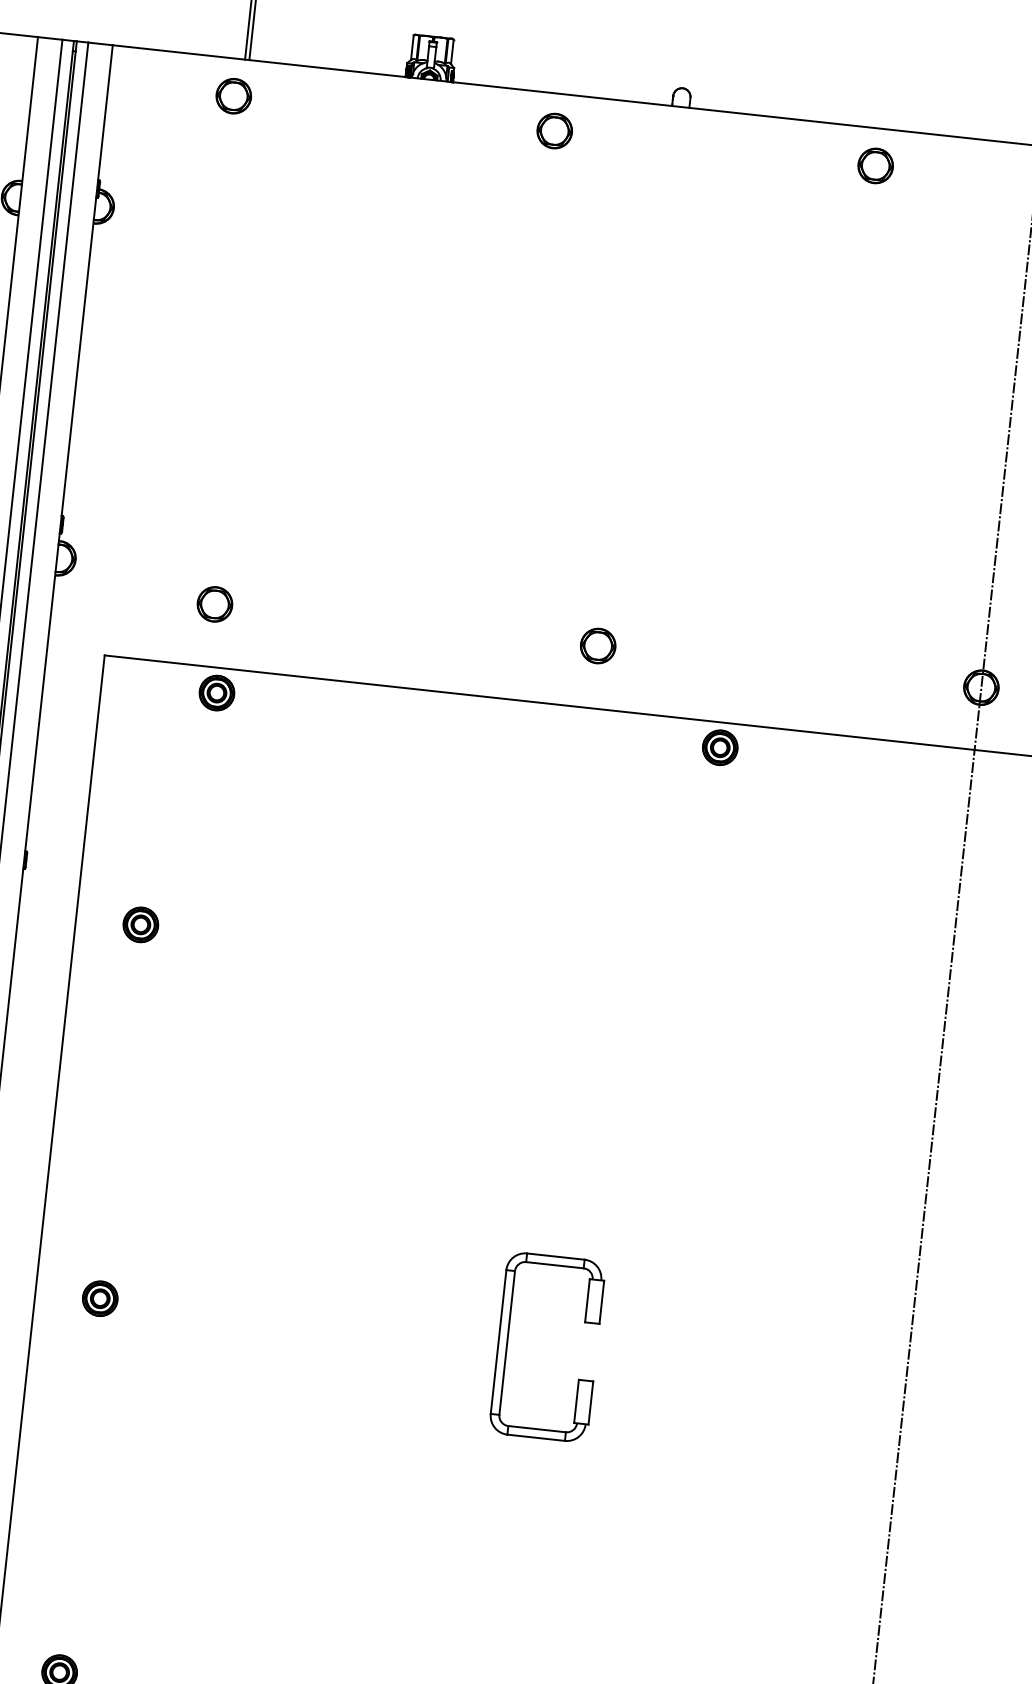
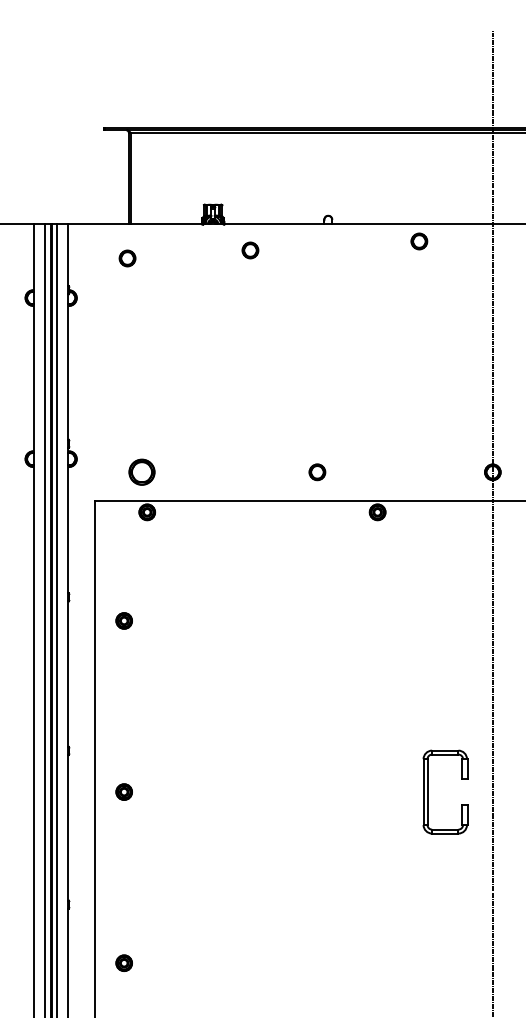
part: (233, 96) -> (127, 258), moved
part: (554, 131) -> (250, 250), moved
part: (213, 604) -> (141, 472), size x1.6
part: (509, 1341) -> (428, 791), moved

